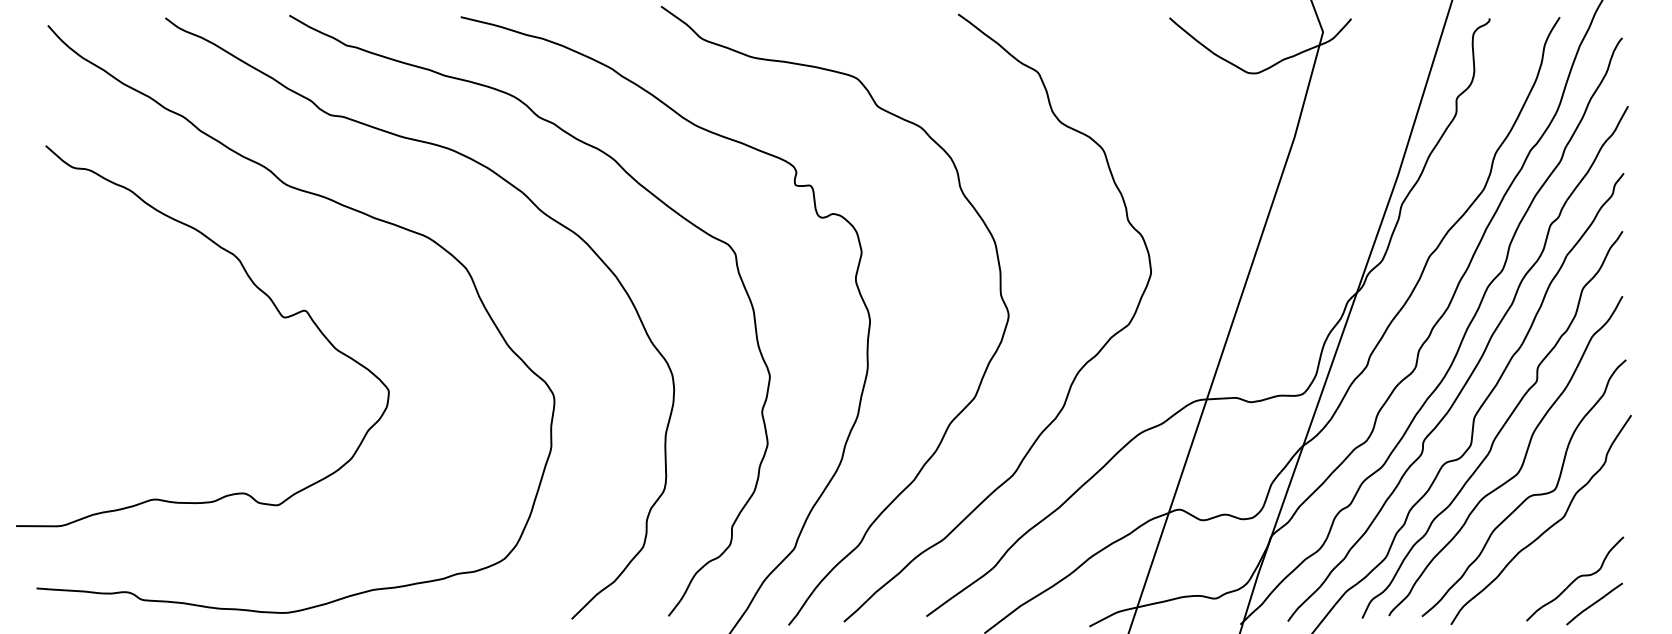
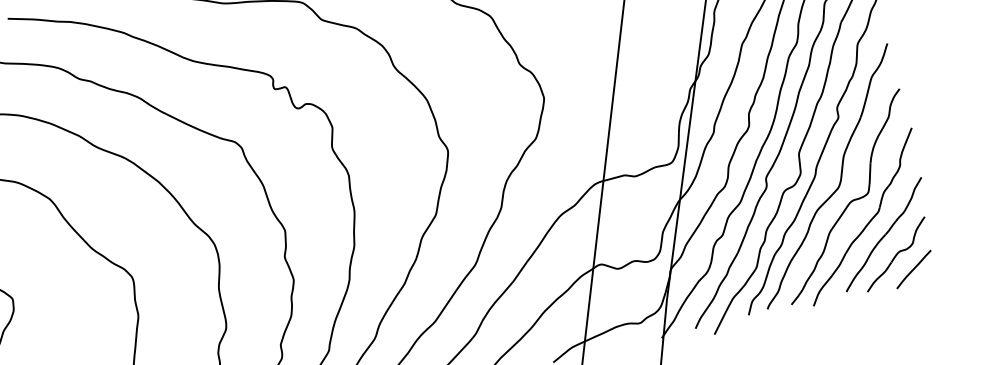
part: (1564, 549) -> (883, 234), added

